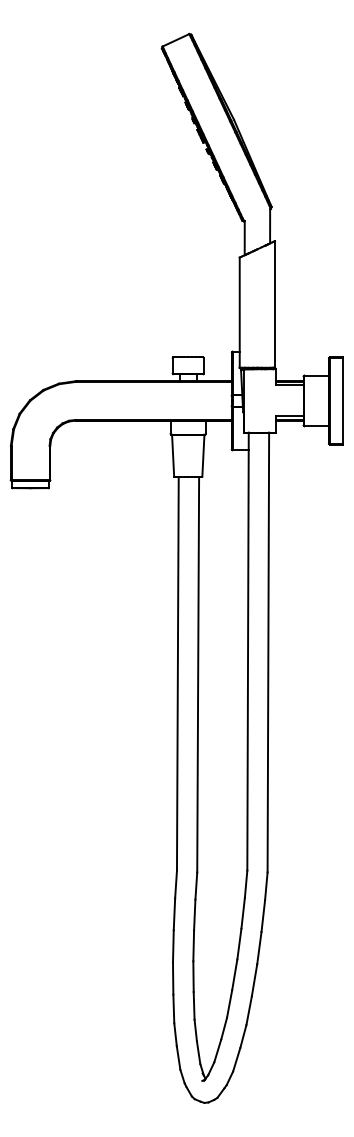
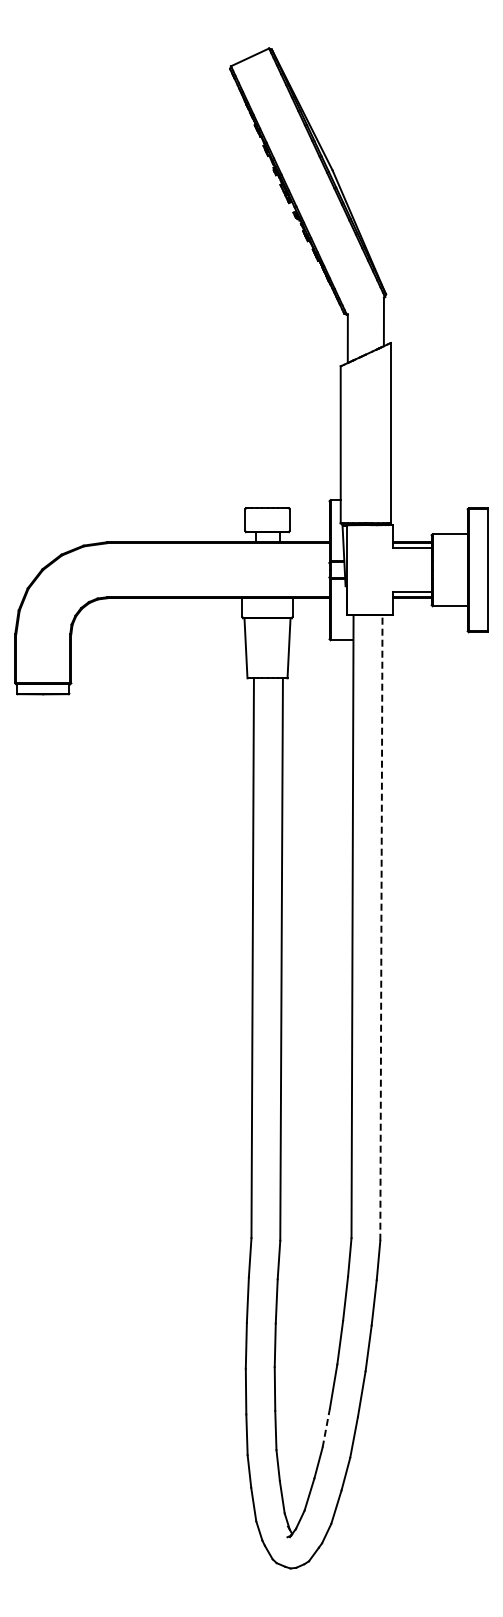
line: (268, 652) -> (381, 927), solid -> dashed
line: (229, 1003) -> (326, 1427), solid -> dashed

